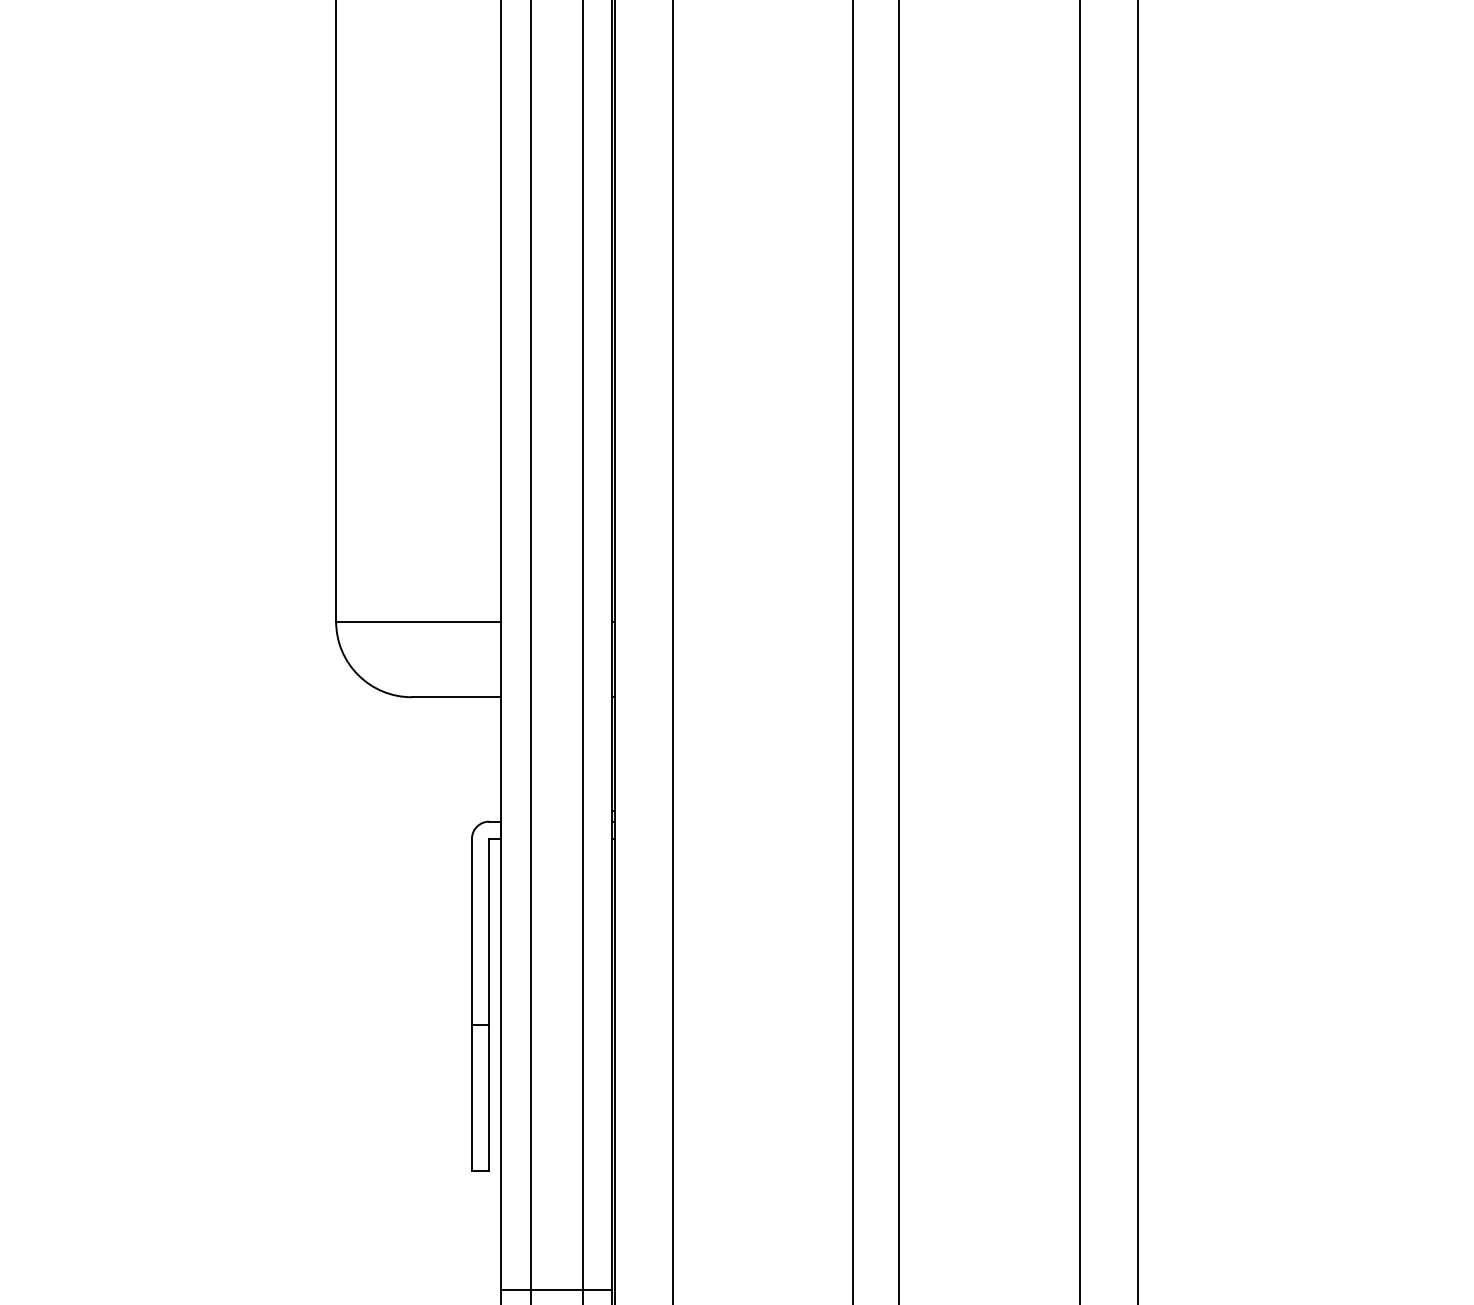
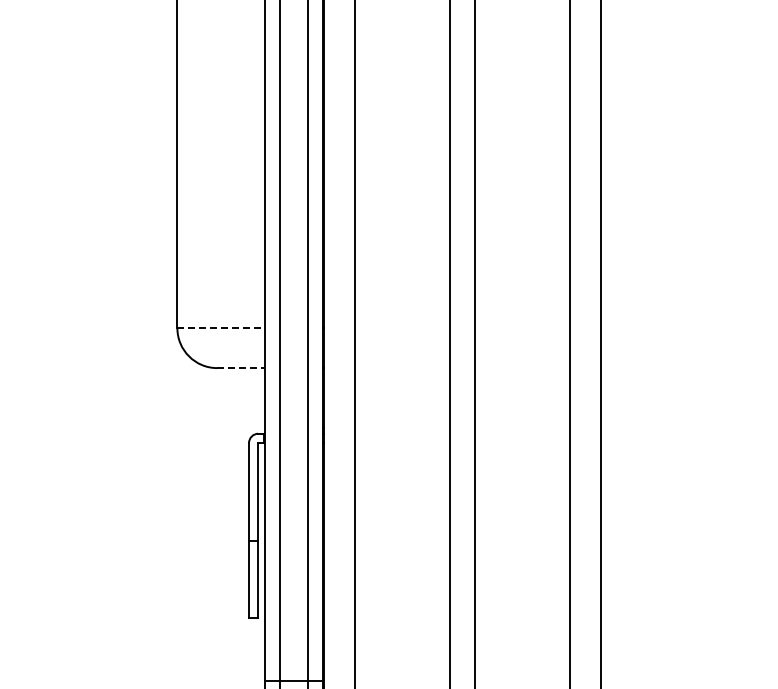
line: (419, 622) -> (221, 328), solid -> dashed
line: (455, 697) -> (240, 368), solid -> dashed

